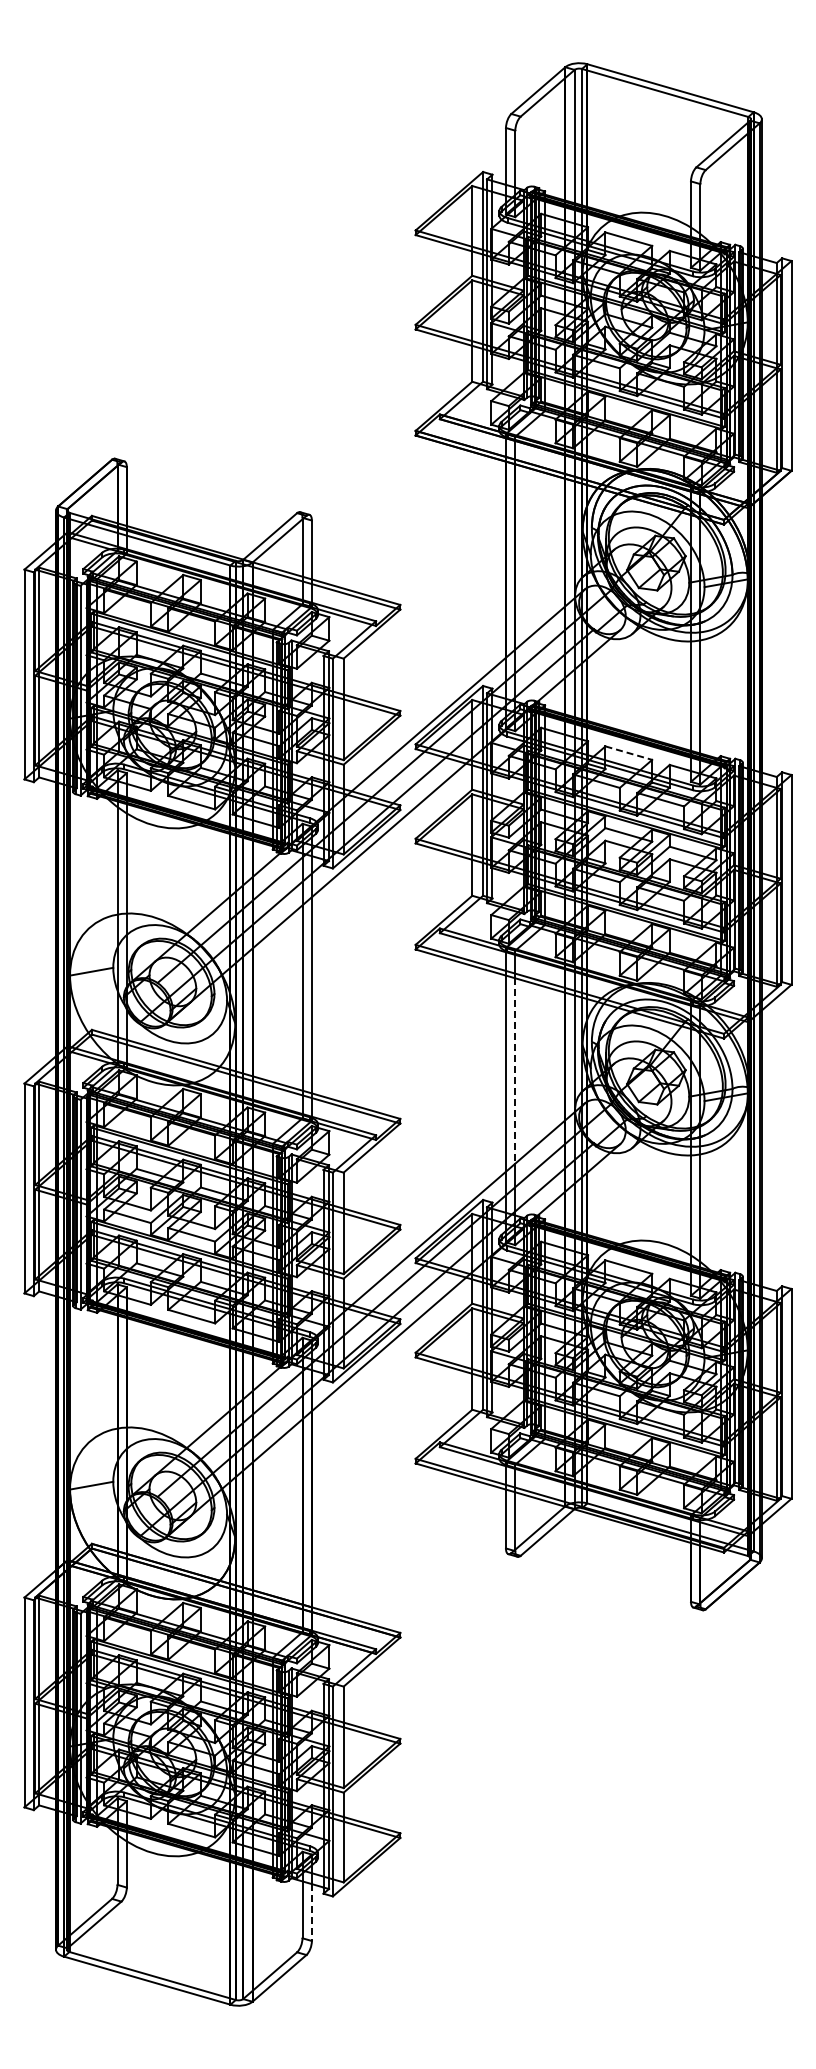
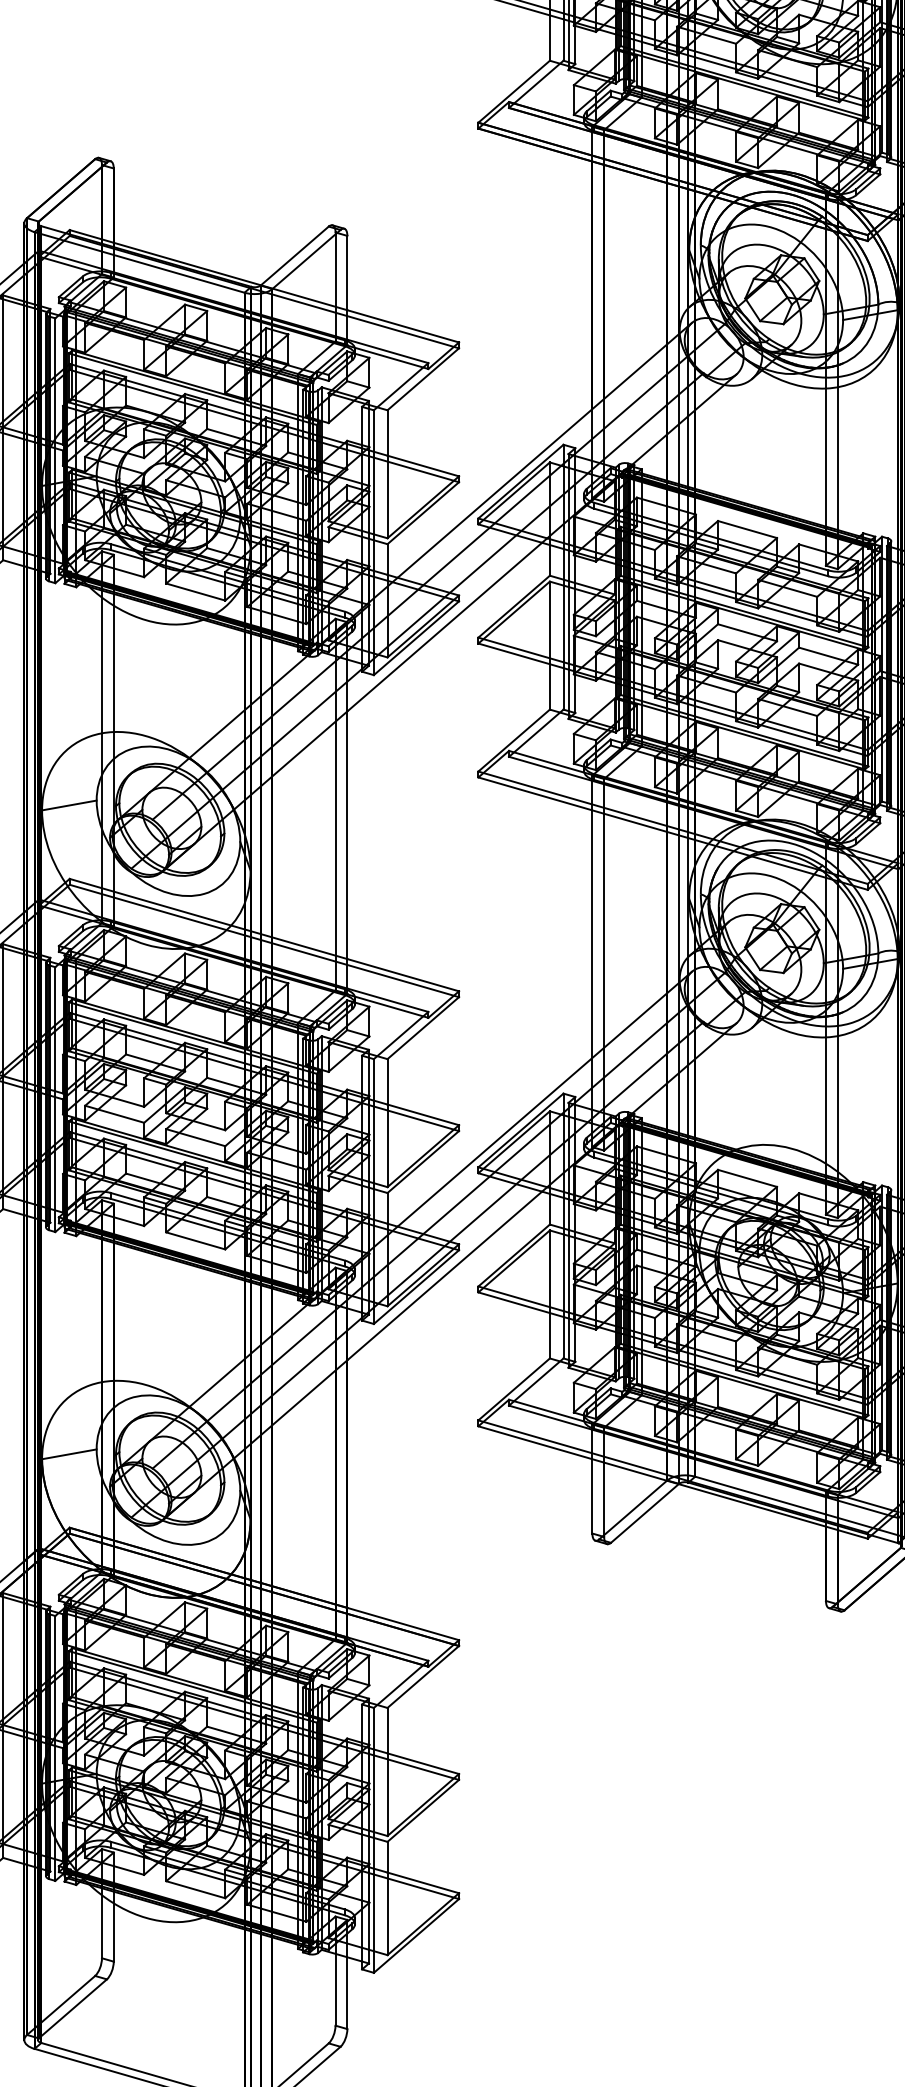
line: (629, 753) -> (748, 529), dashed -> solid
line: (515, 1070) -> (604, 930), dashed -> solid
line: (311, 1913) -> (346, 1994), dashed -> solid

